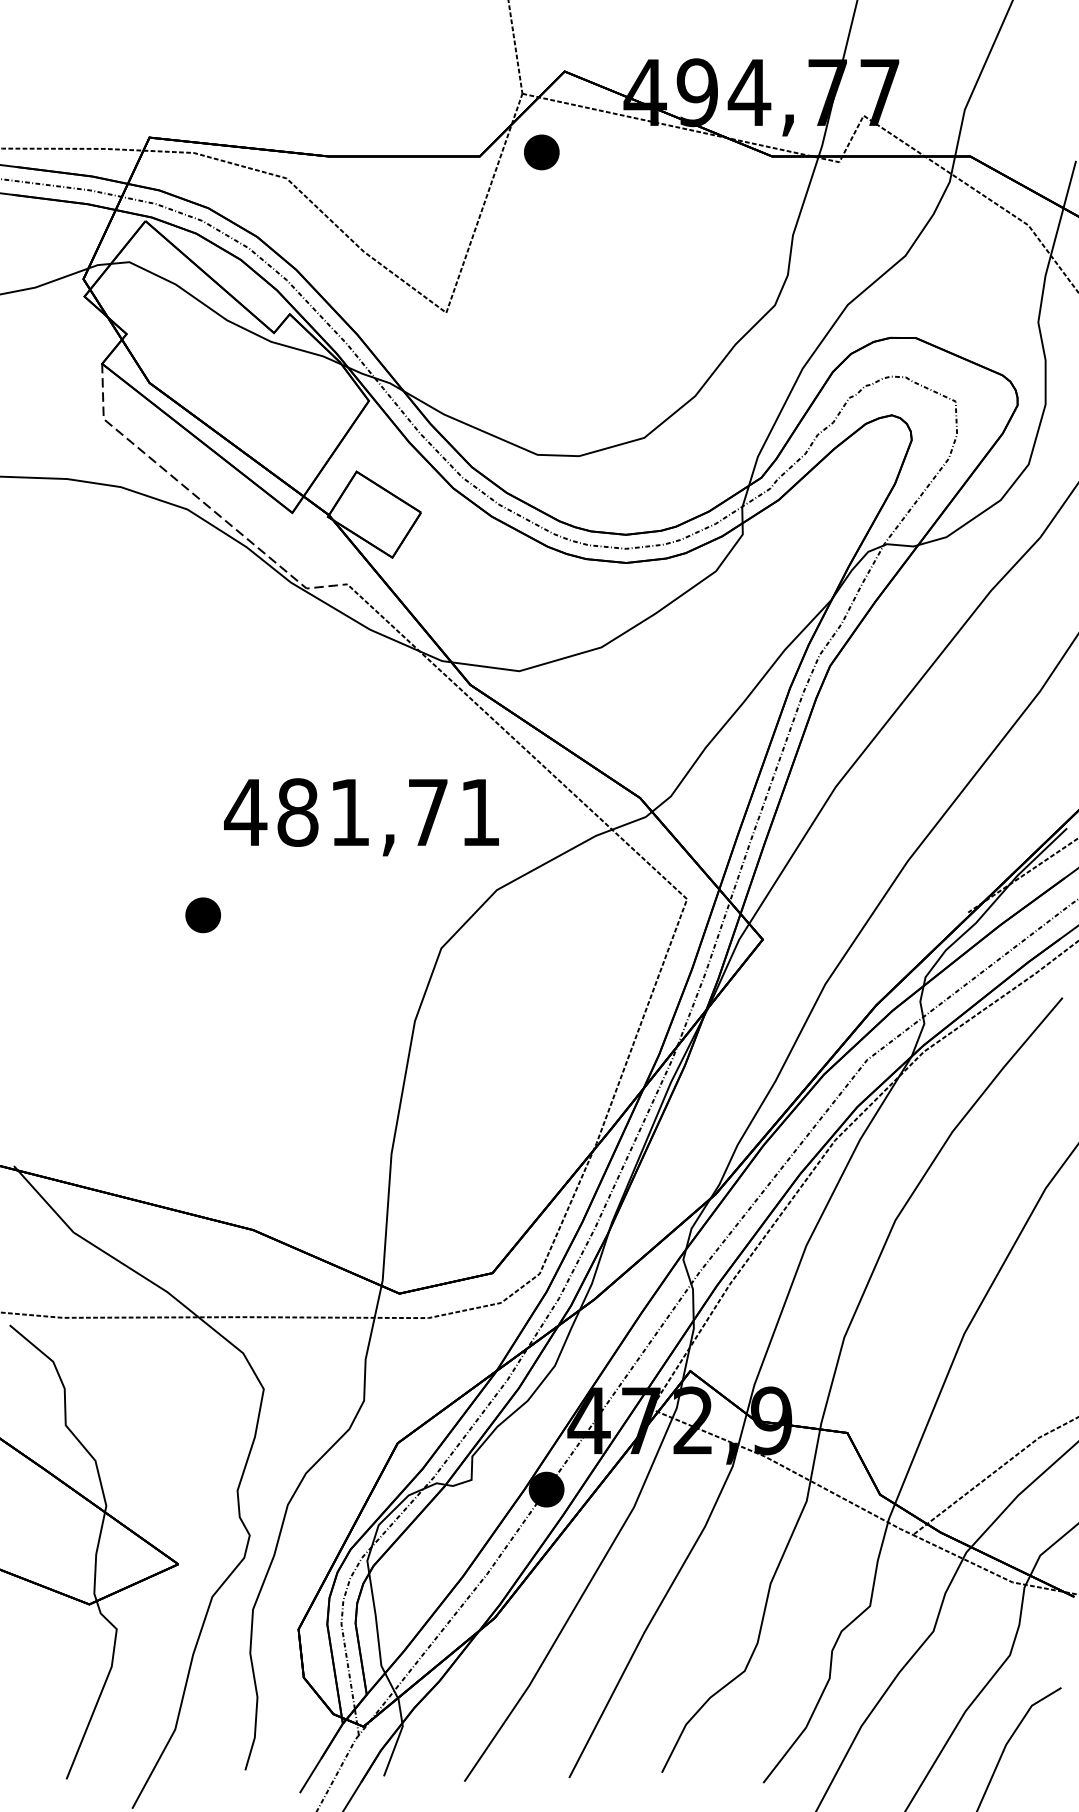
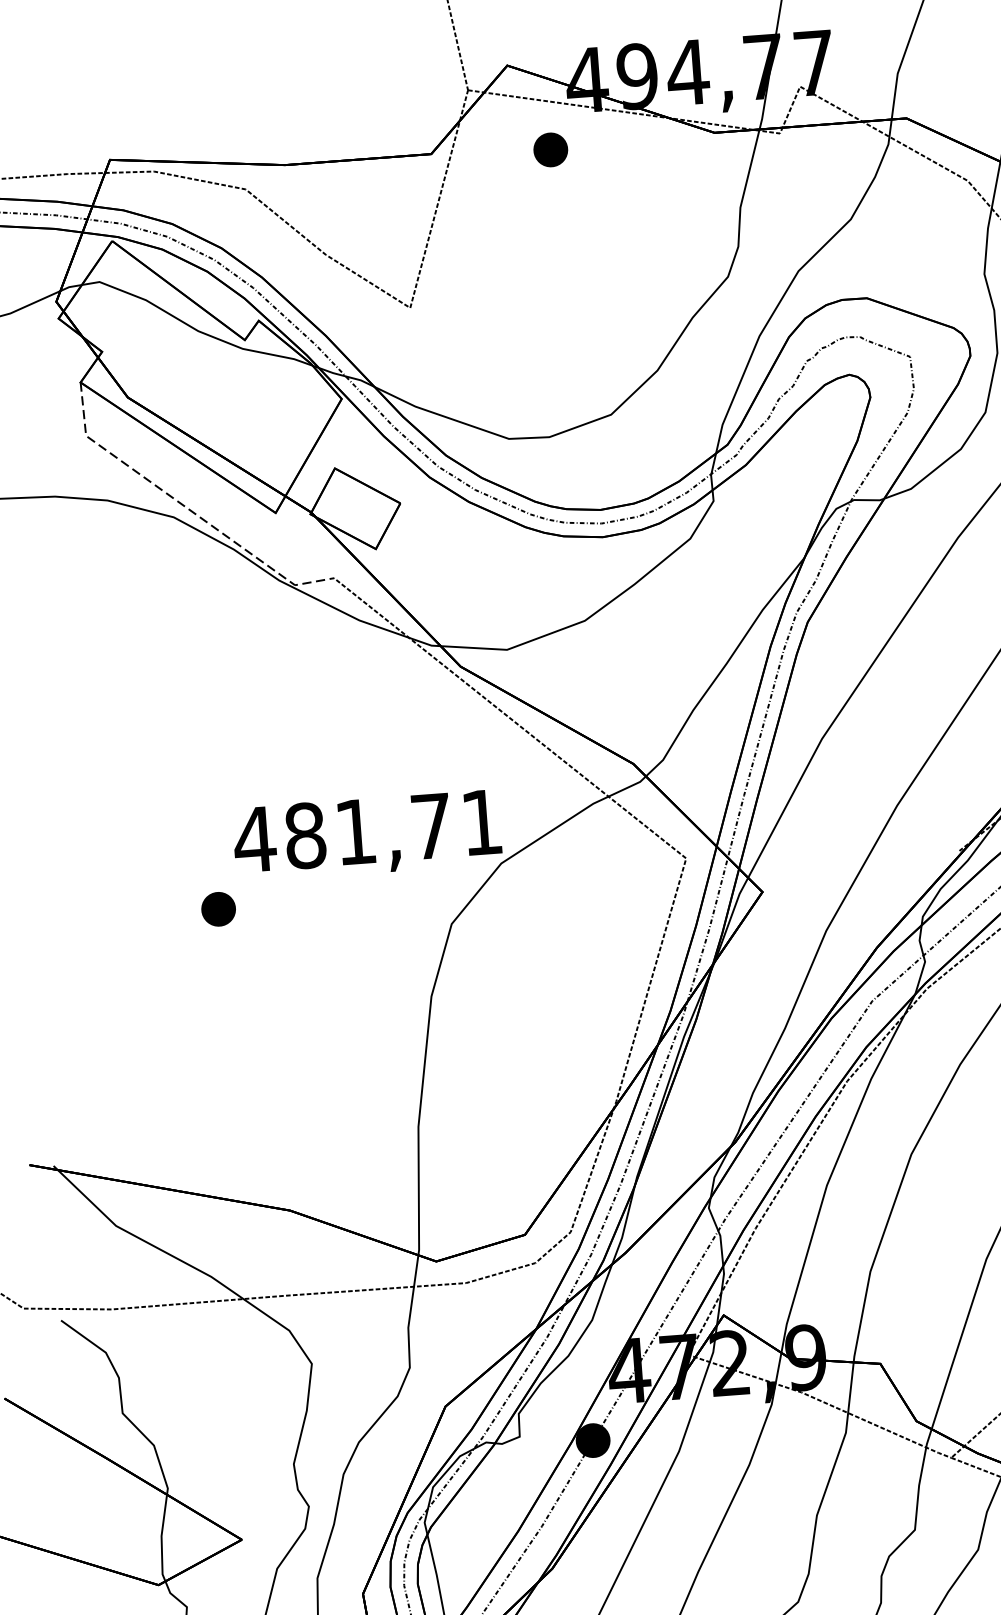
part: (541, 152) -> (550, 150), moved
text: (361, 817) -> (367, 835), moved

